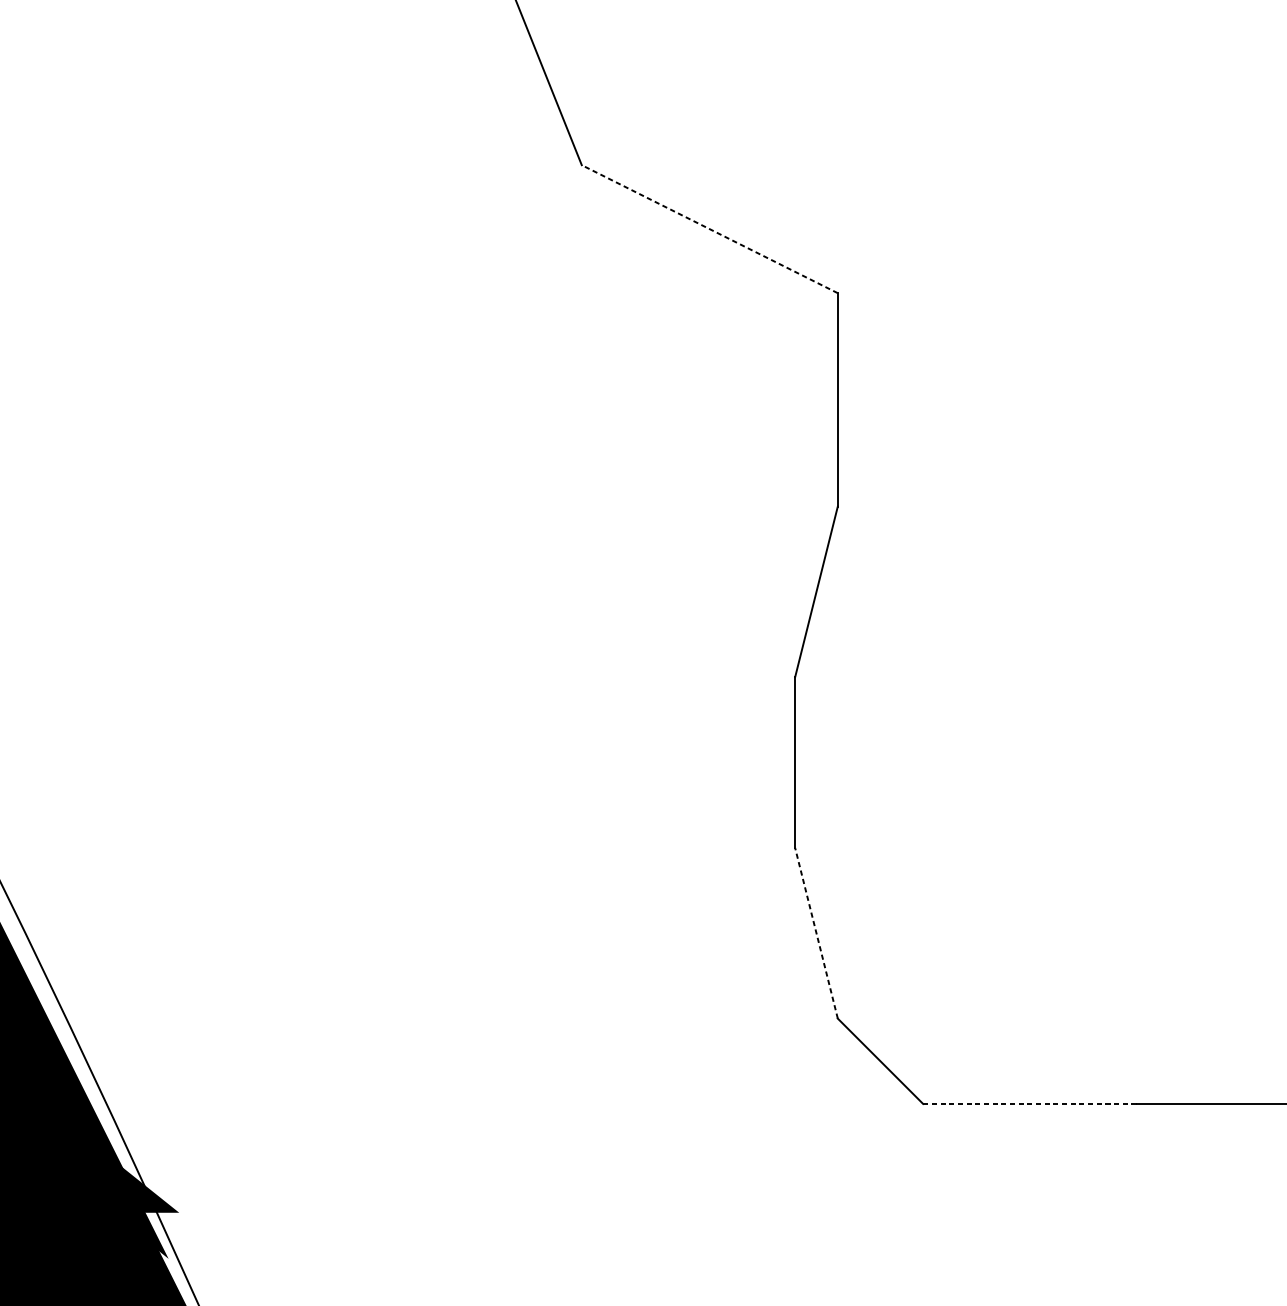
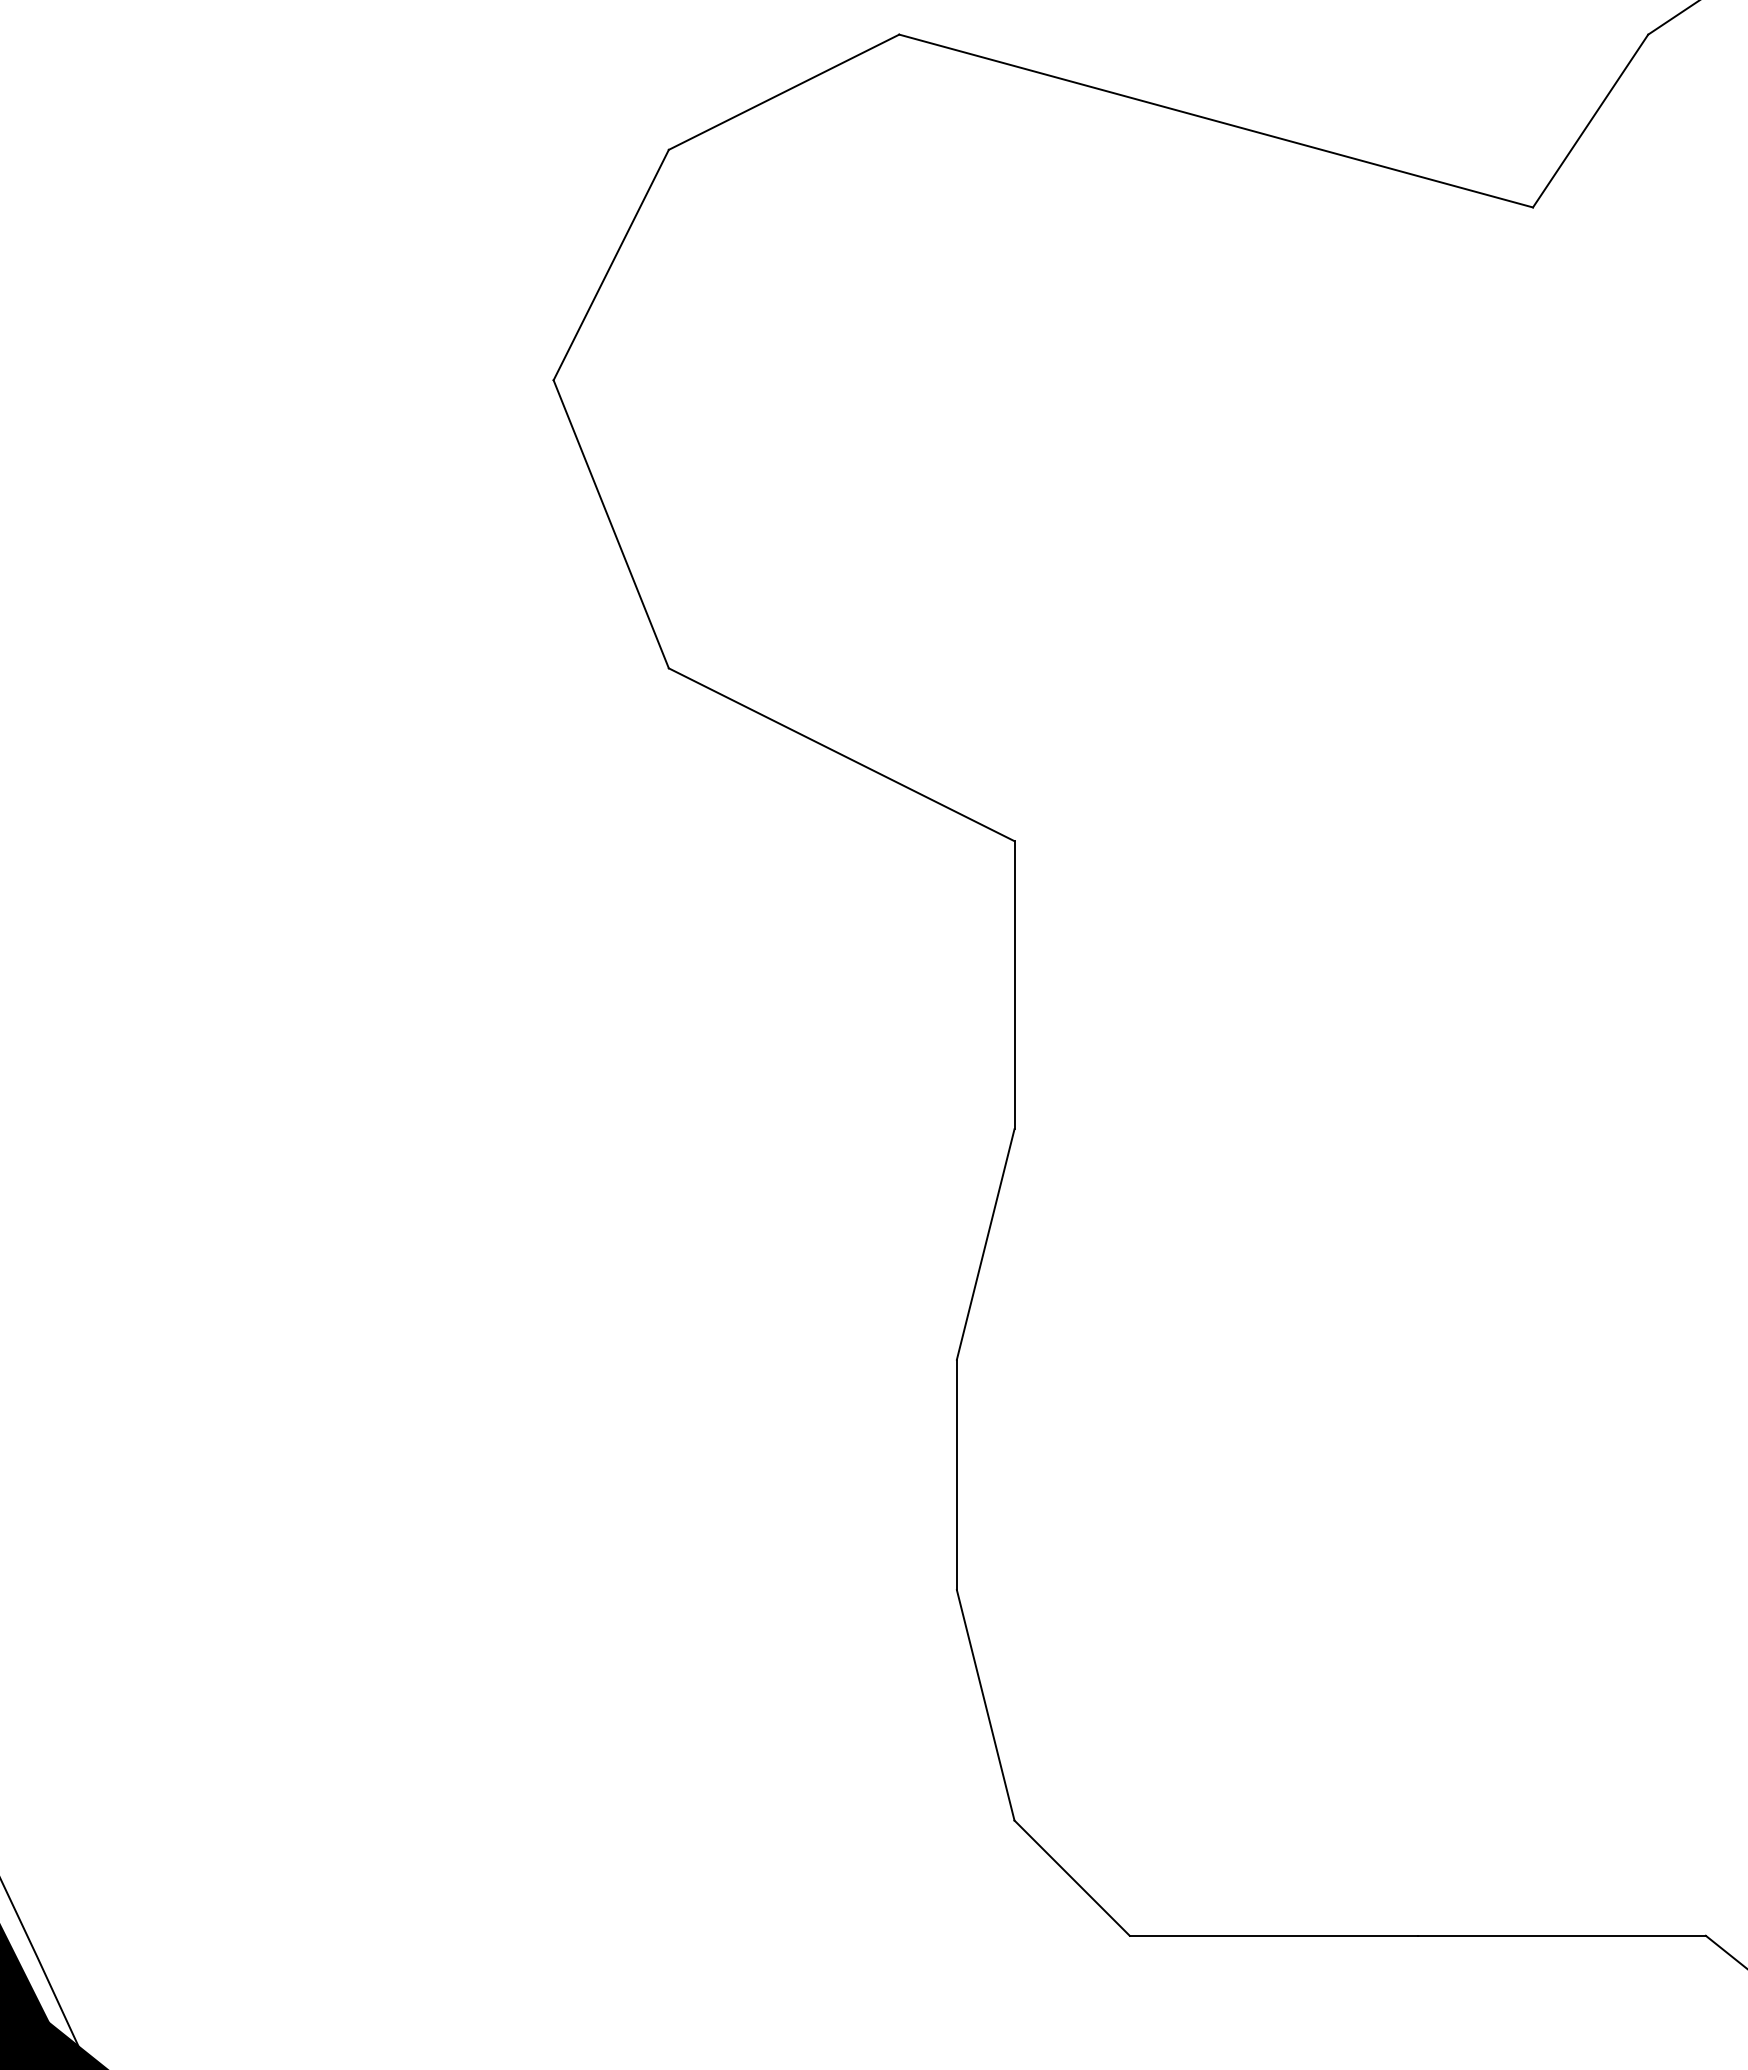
line: (709, 228) -> (841, 754), dashed -> solid
line: (816, 933) -> (985, 1705), dashed -> solid
line: (1029, 1103) -> (1273, 1935), dashed -> solid

